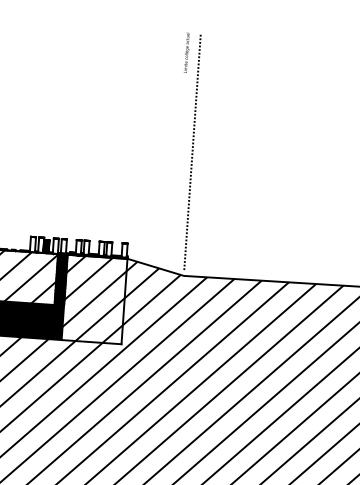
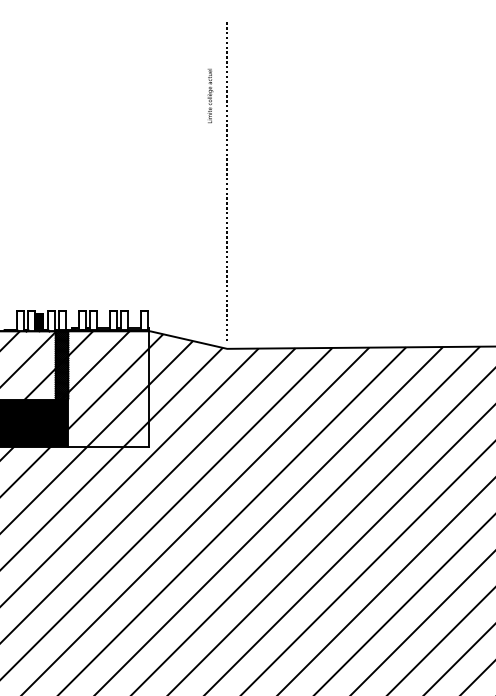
text: (187, 52) -> (210, 95), moved

